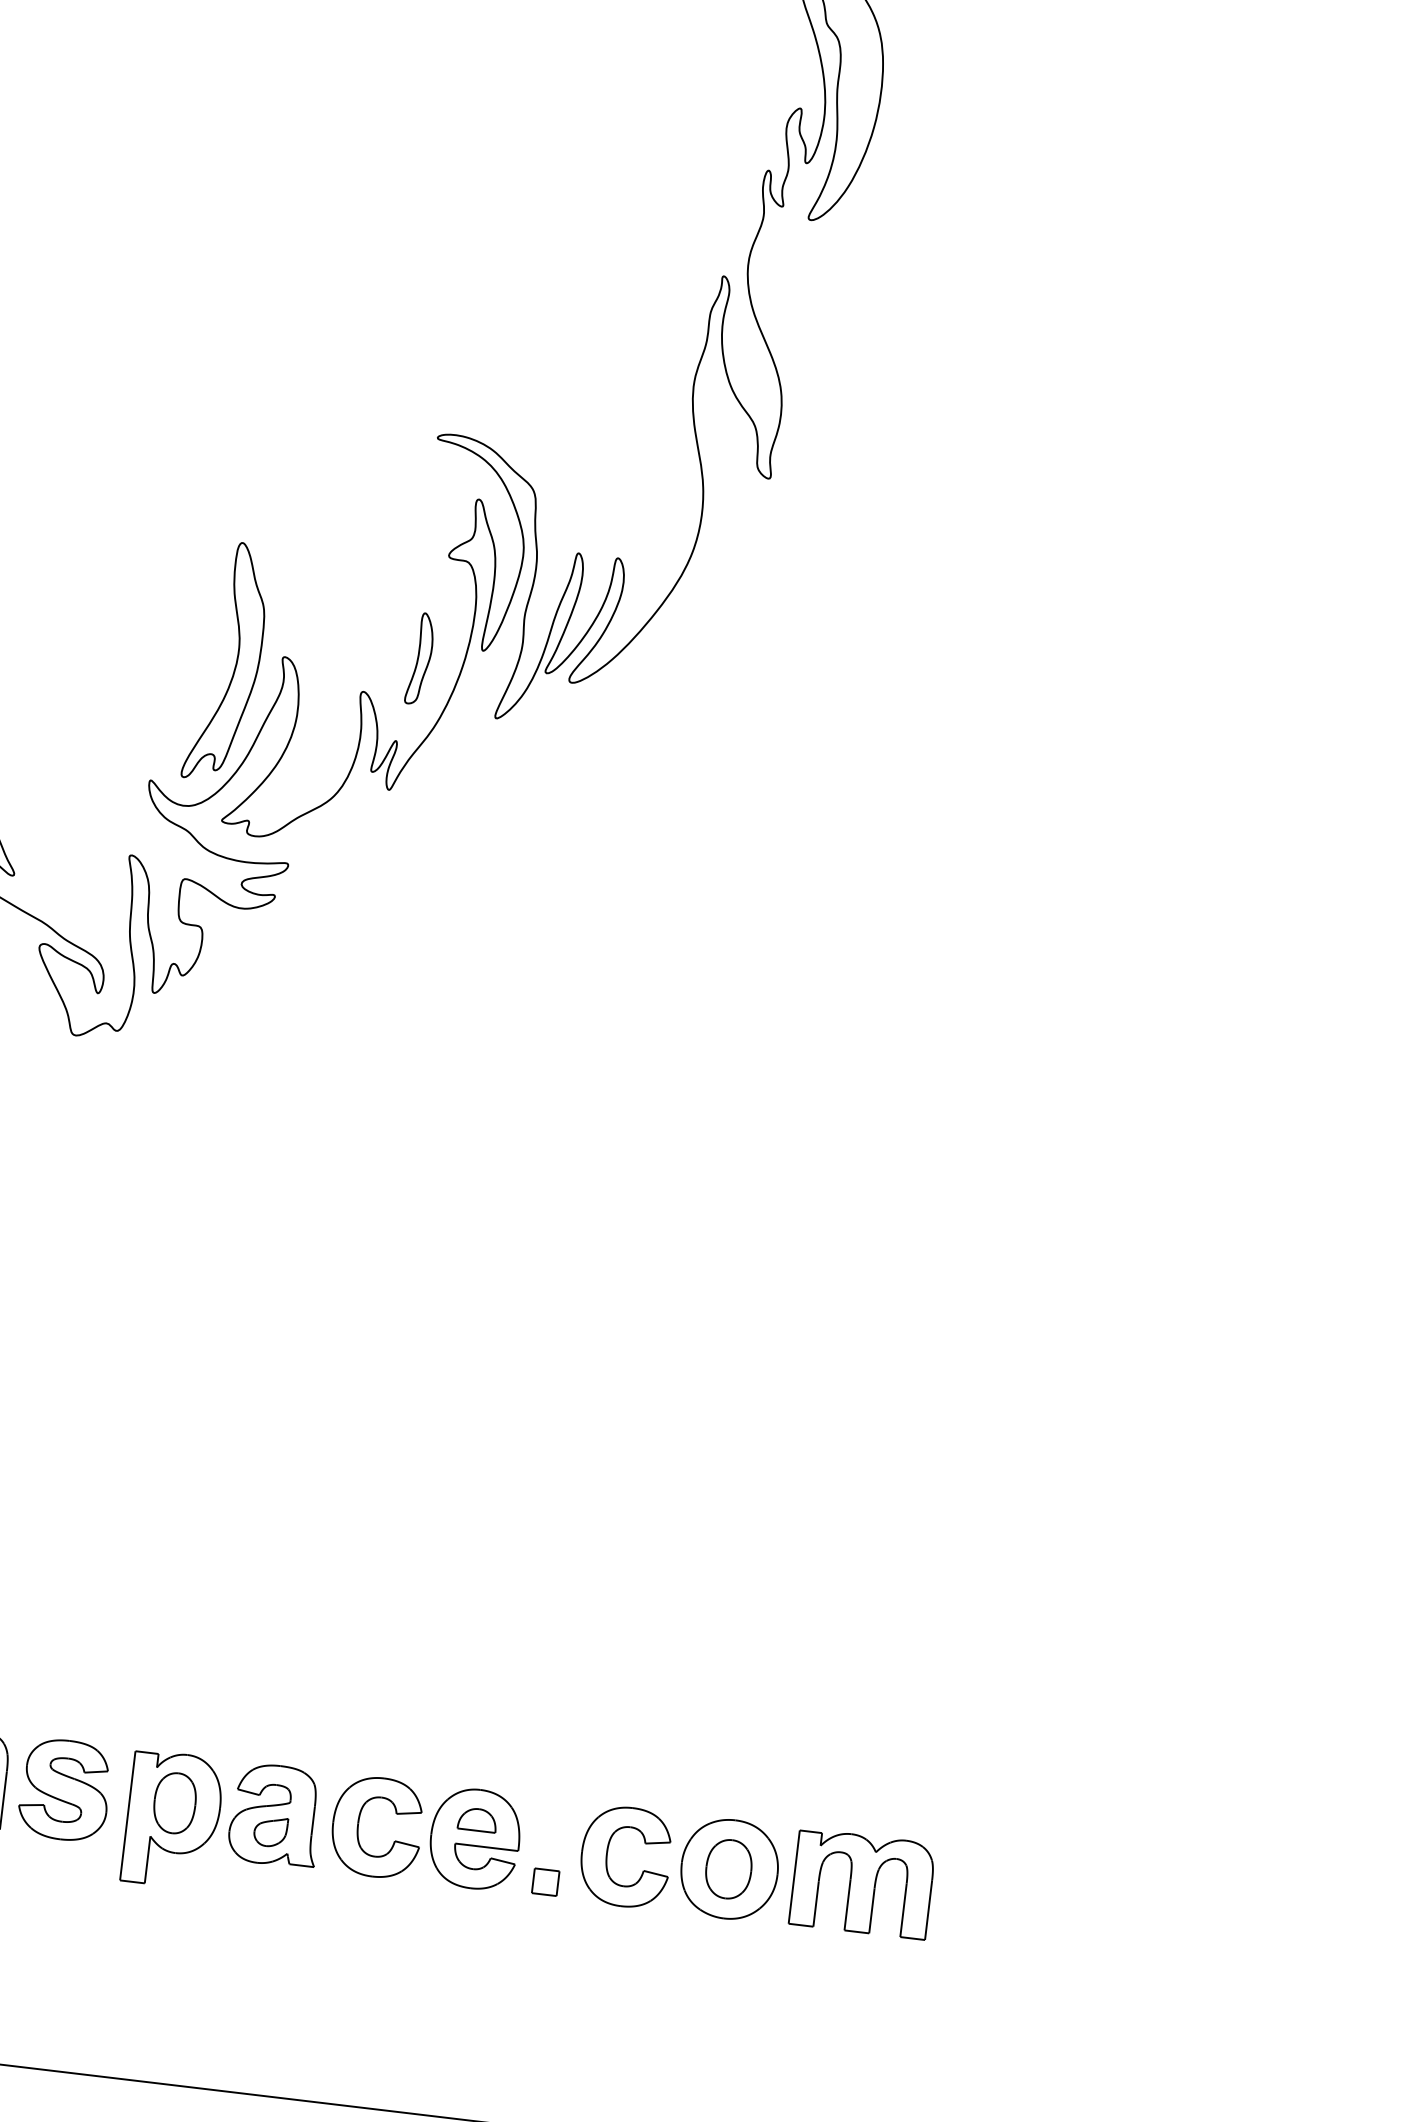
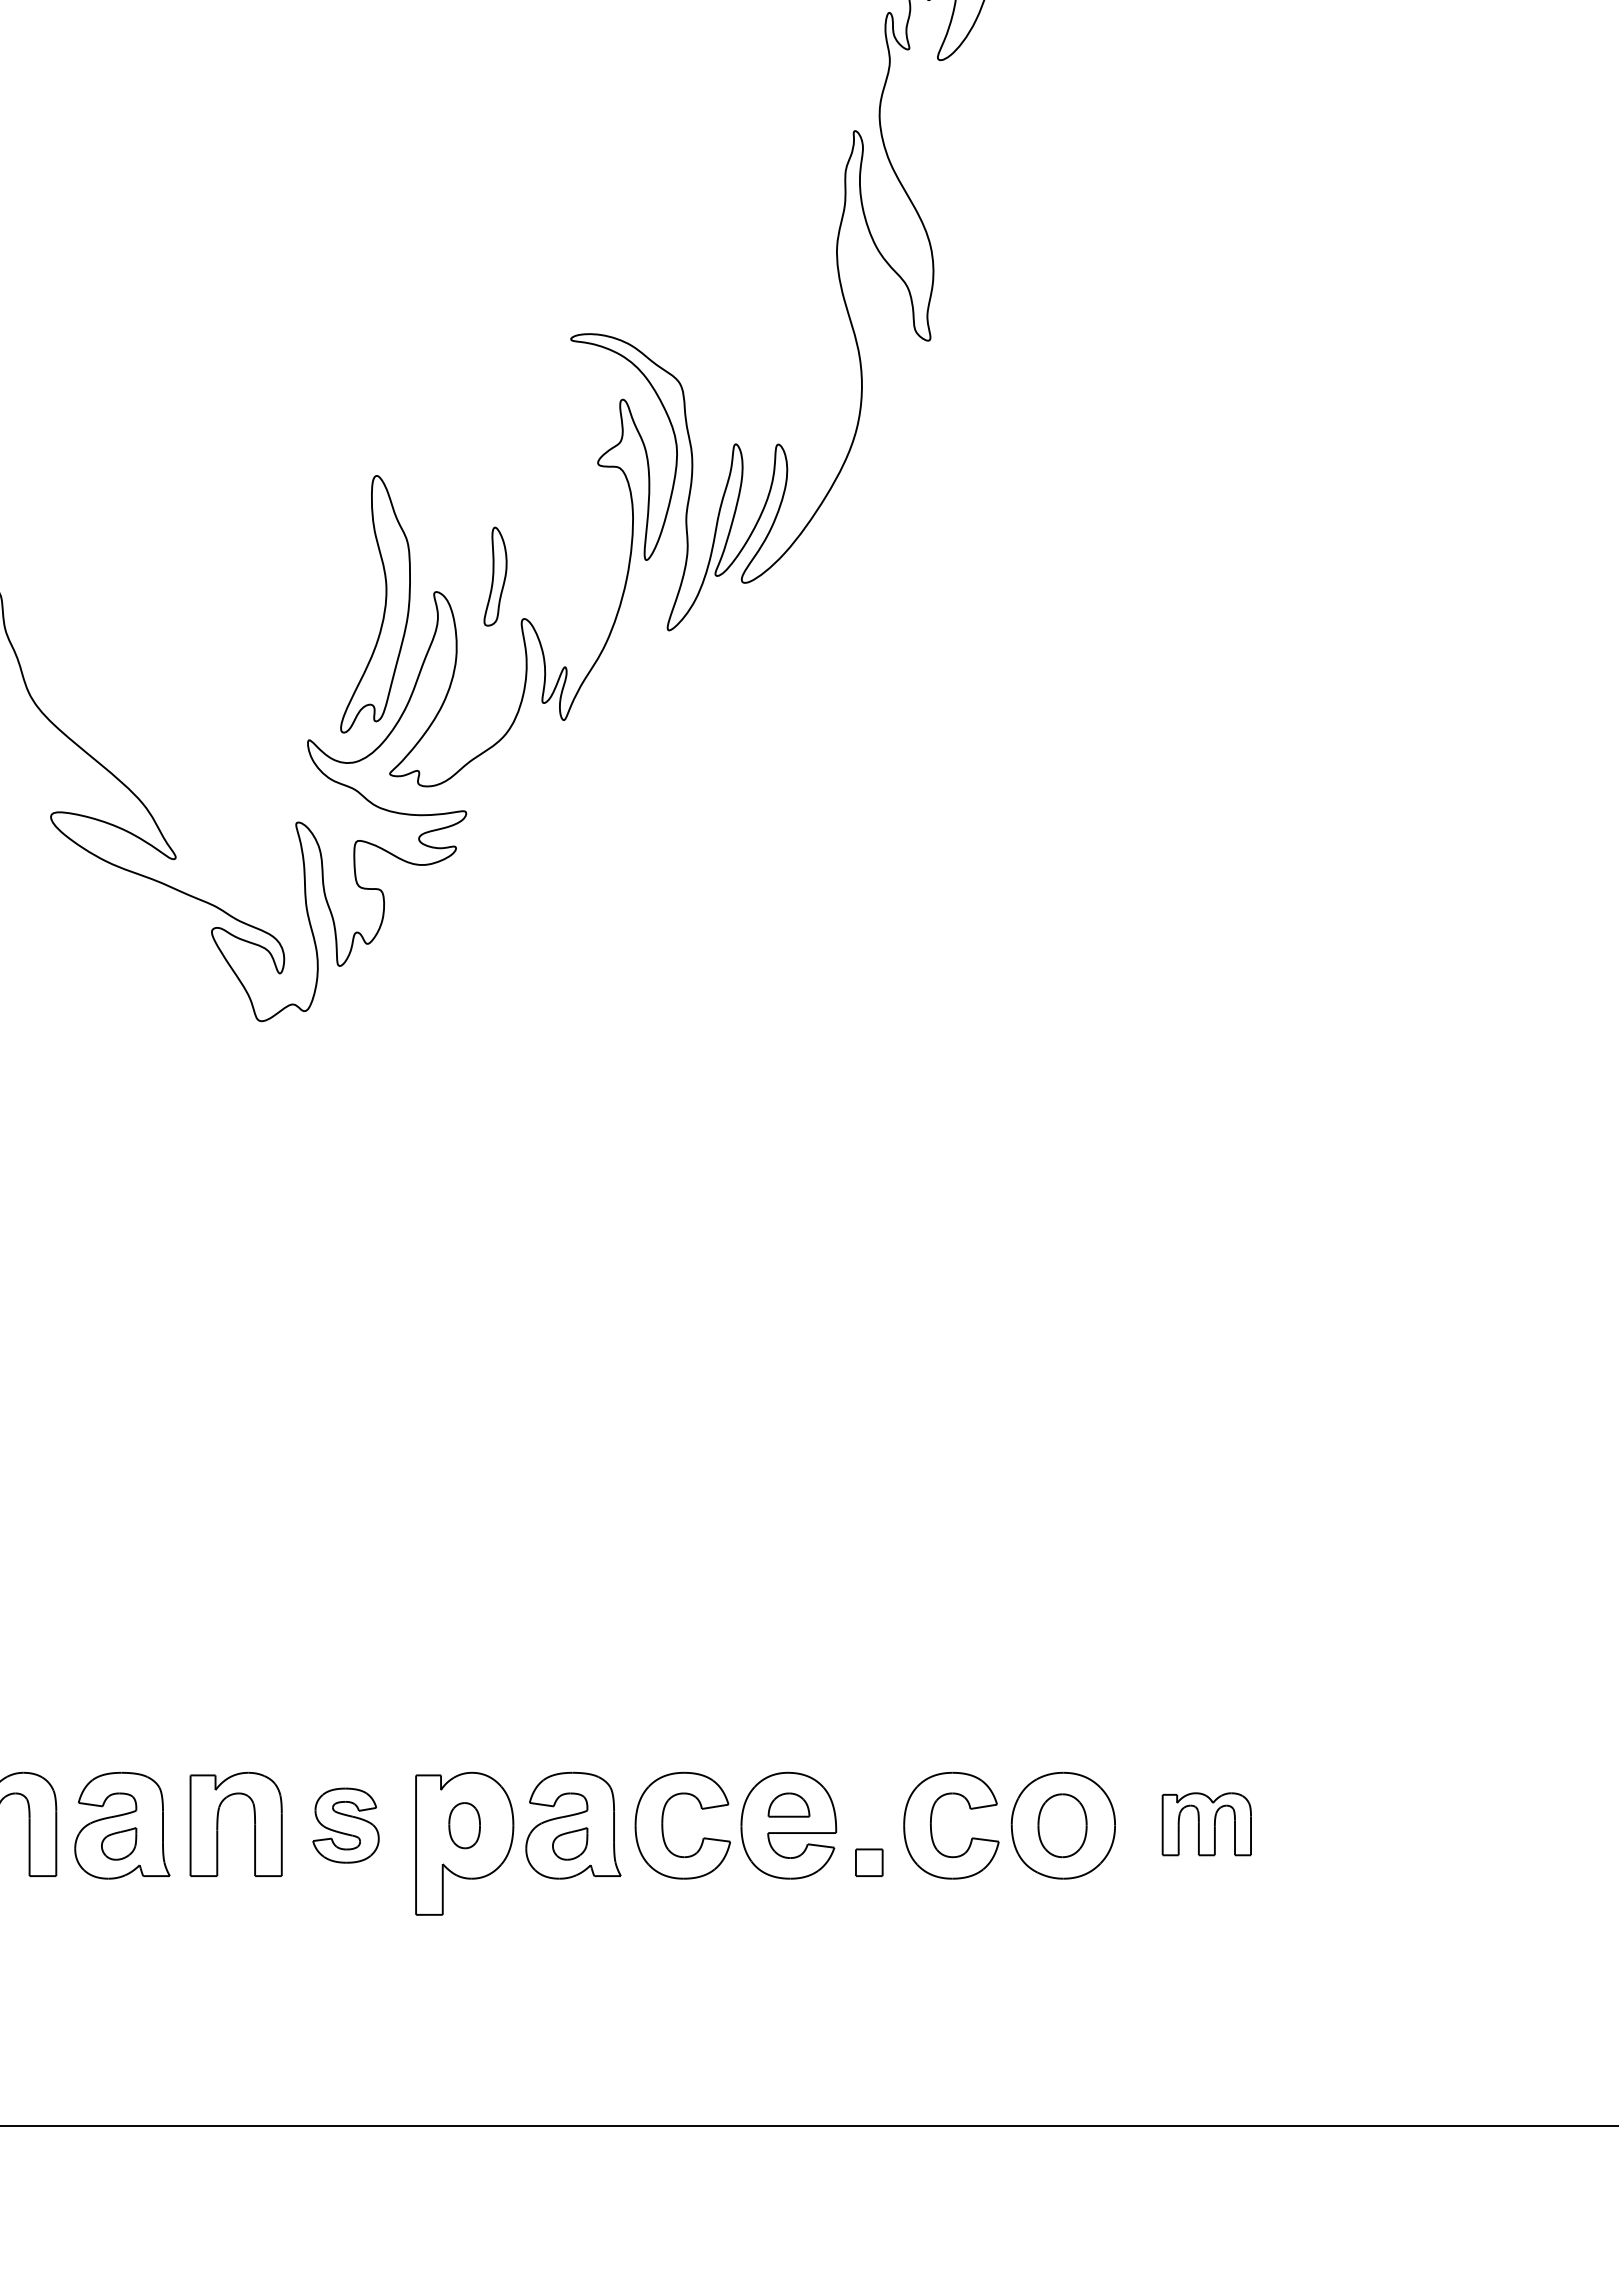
part: (420, 658) -> (495, 576), moved
part: (64, 1789) -> (345, 1825), size x0.7
part: (174, 1802) -> (464, 1825), size x0.7
part: (862, 1883) -> (1206, 1823), size x0.6

